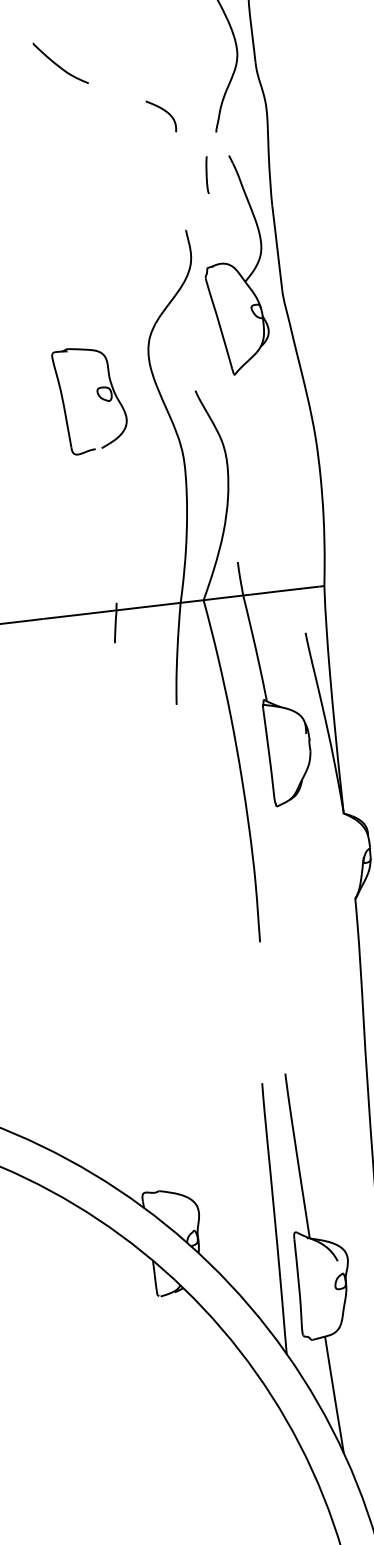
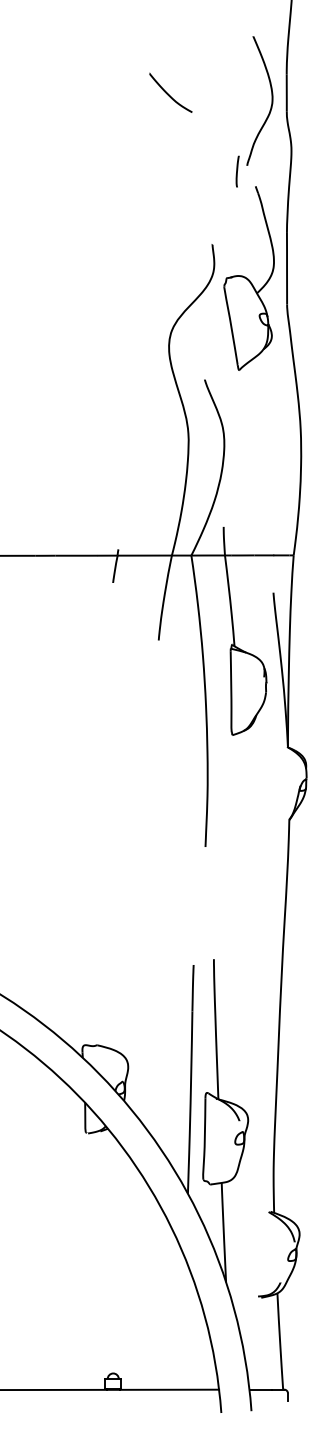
curve: (58, 64) -> (168, 93), moved
part: (160, 115) -> (202, 146), removed
line: (207, 175) -> (237, 171), moved
part: (97, 395) -> (122, 374), removed

